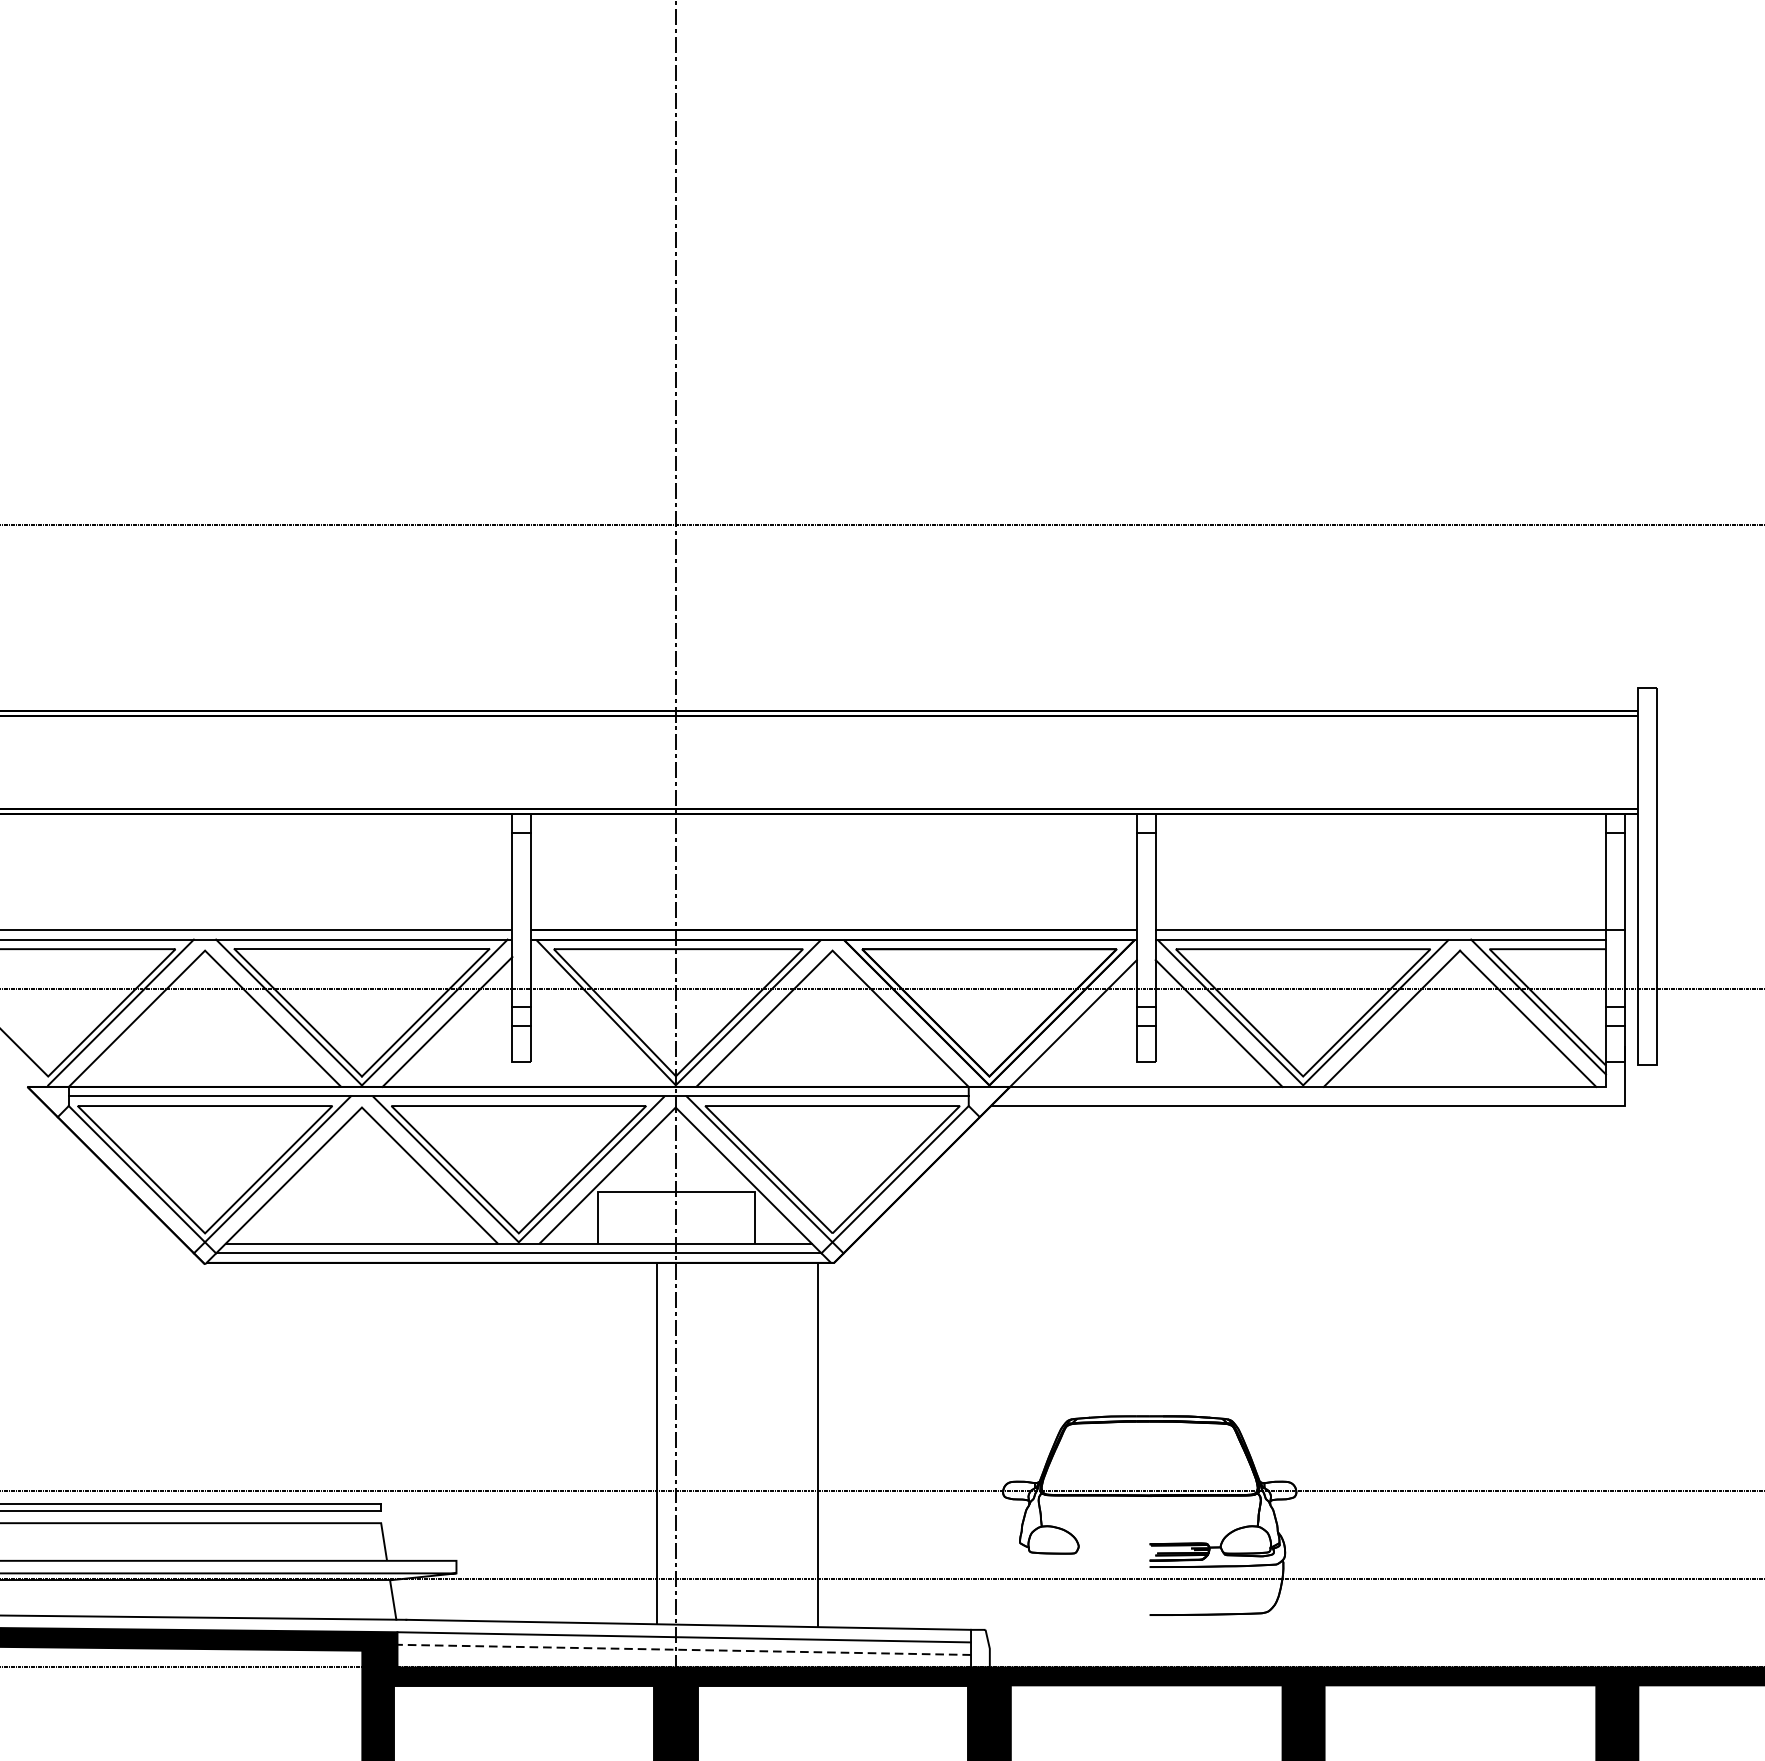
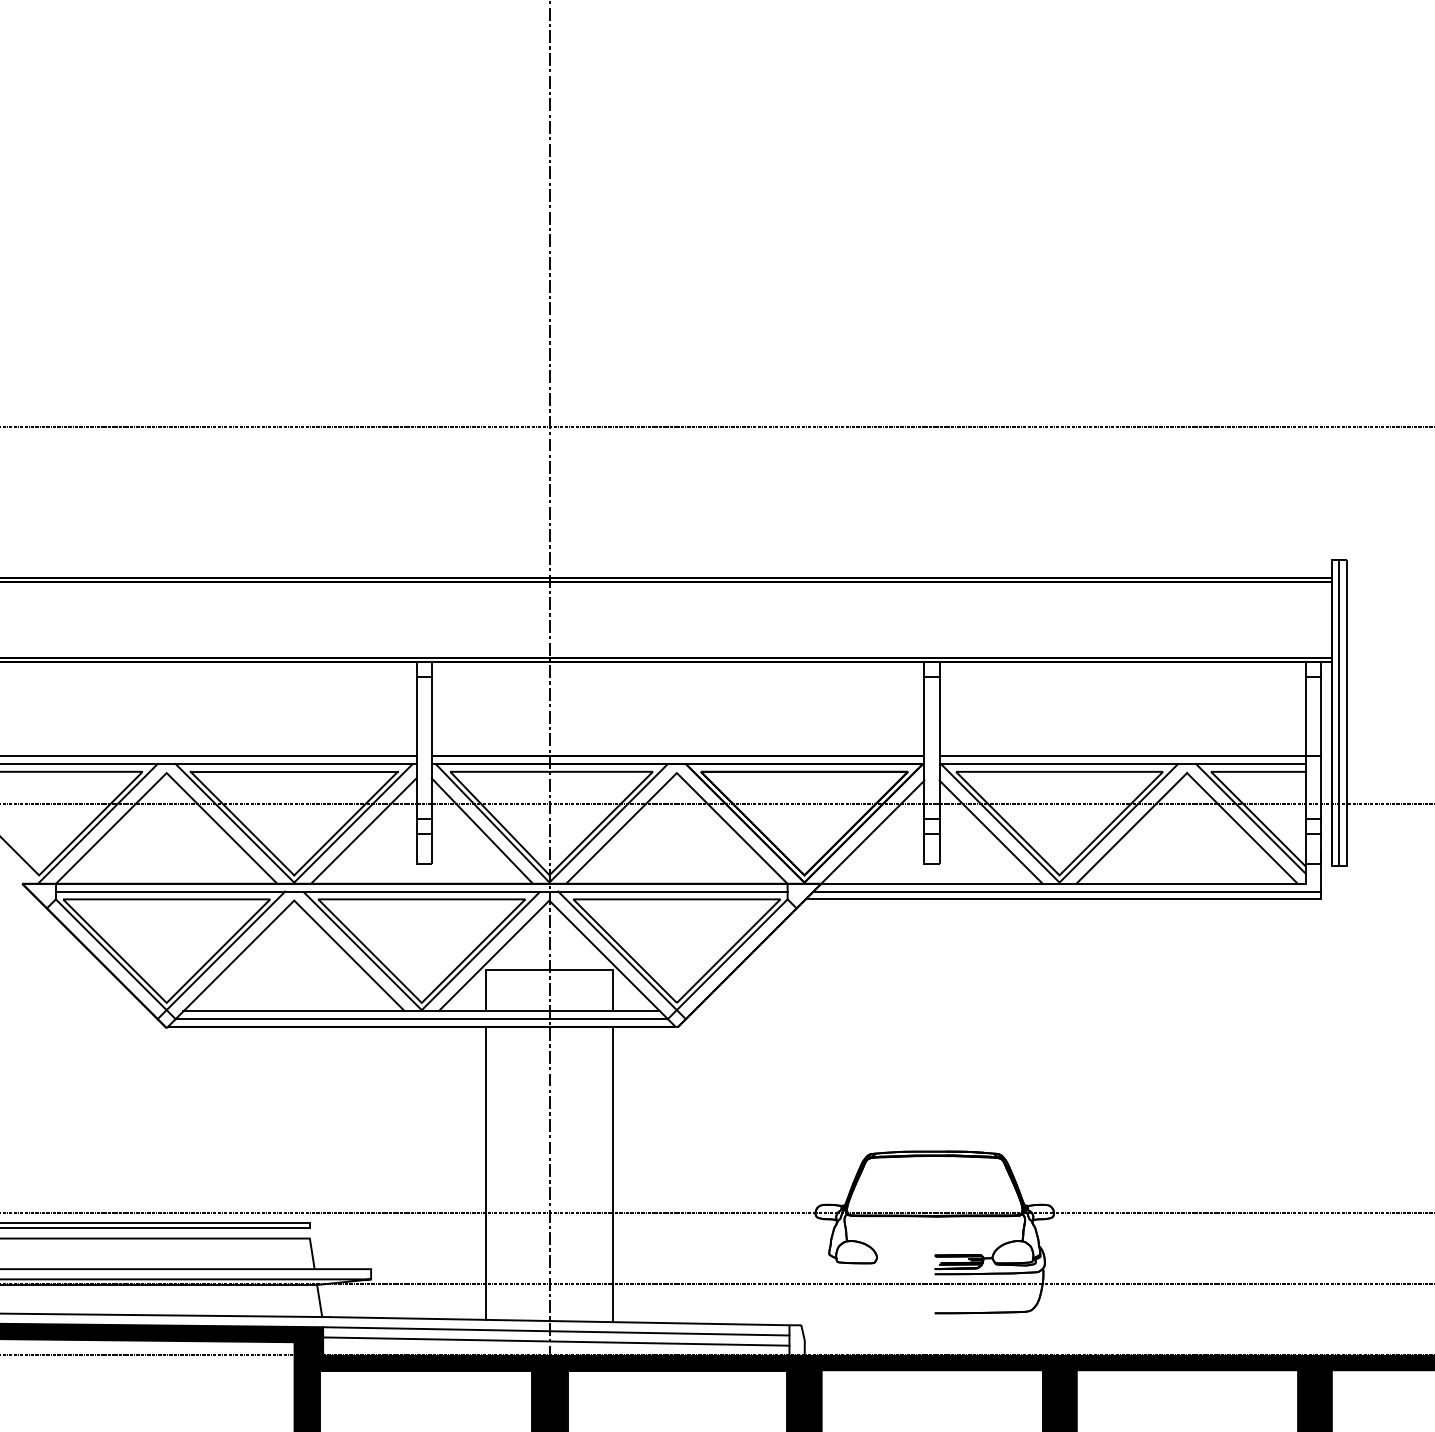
line: (1647, 876) -> (1339, 712), added
line: (593, 1021) -> (482, 830), added
line: (1312, 1096) -> (1067, 891), added
line: (656, 1441) -> (485, 1172), moved
line: (818, 1444) -> (613, 1174), moved
line: (683, 1649) -> (555, 1341), dashed -> solid

